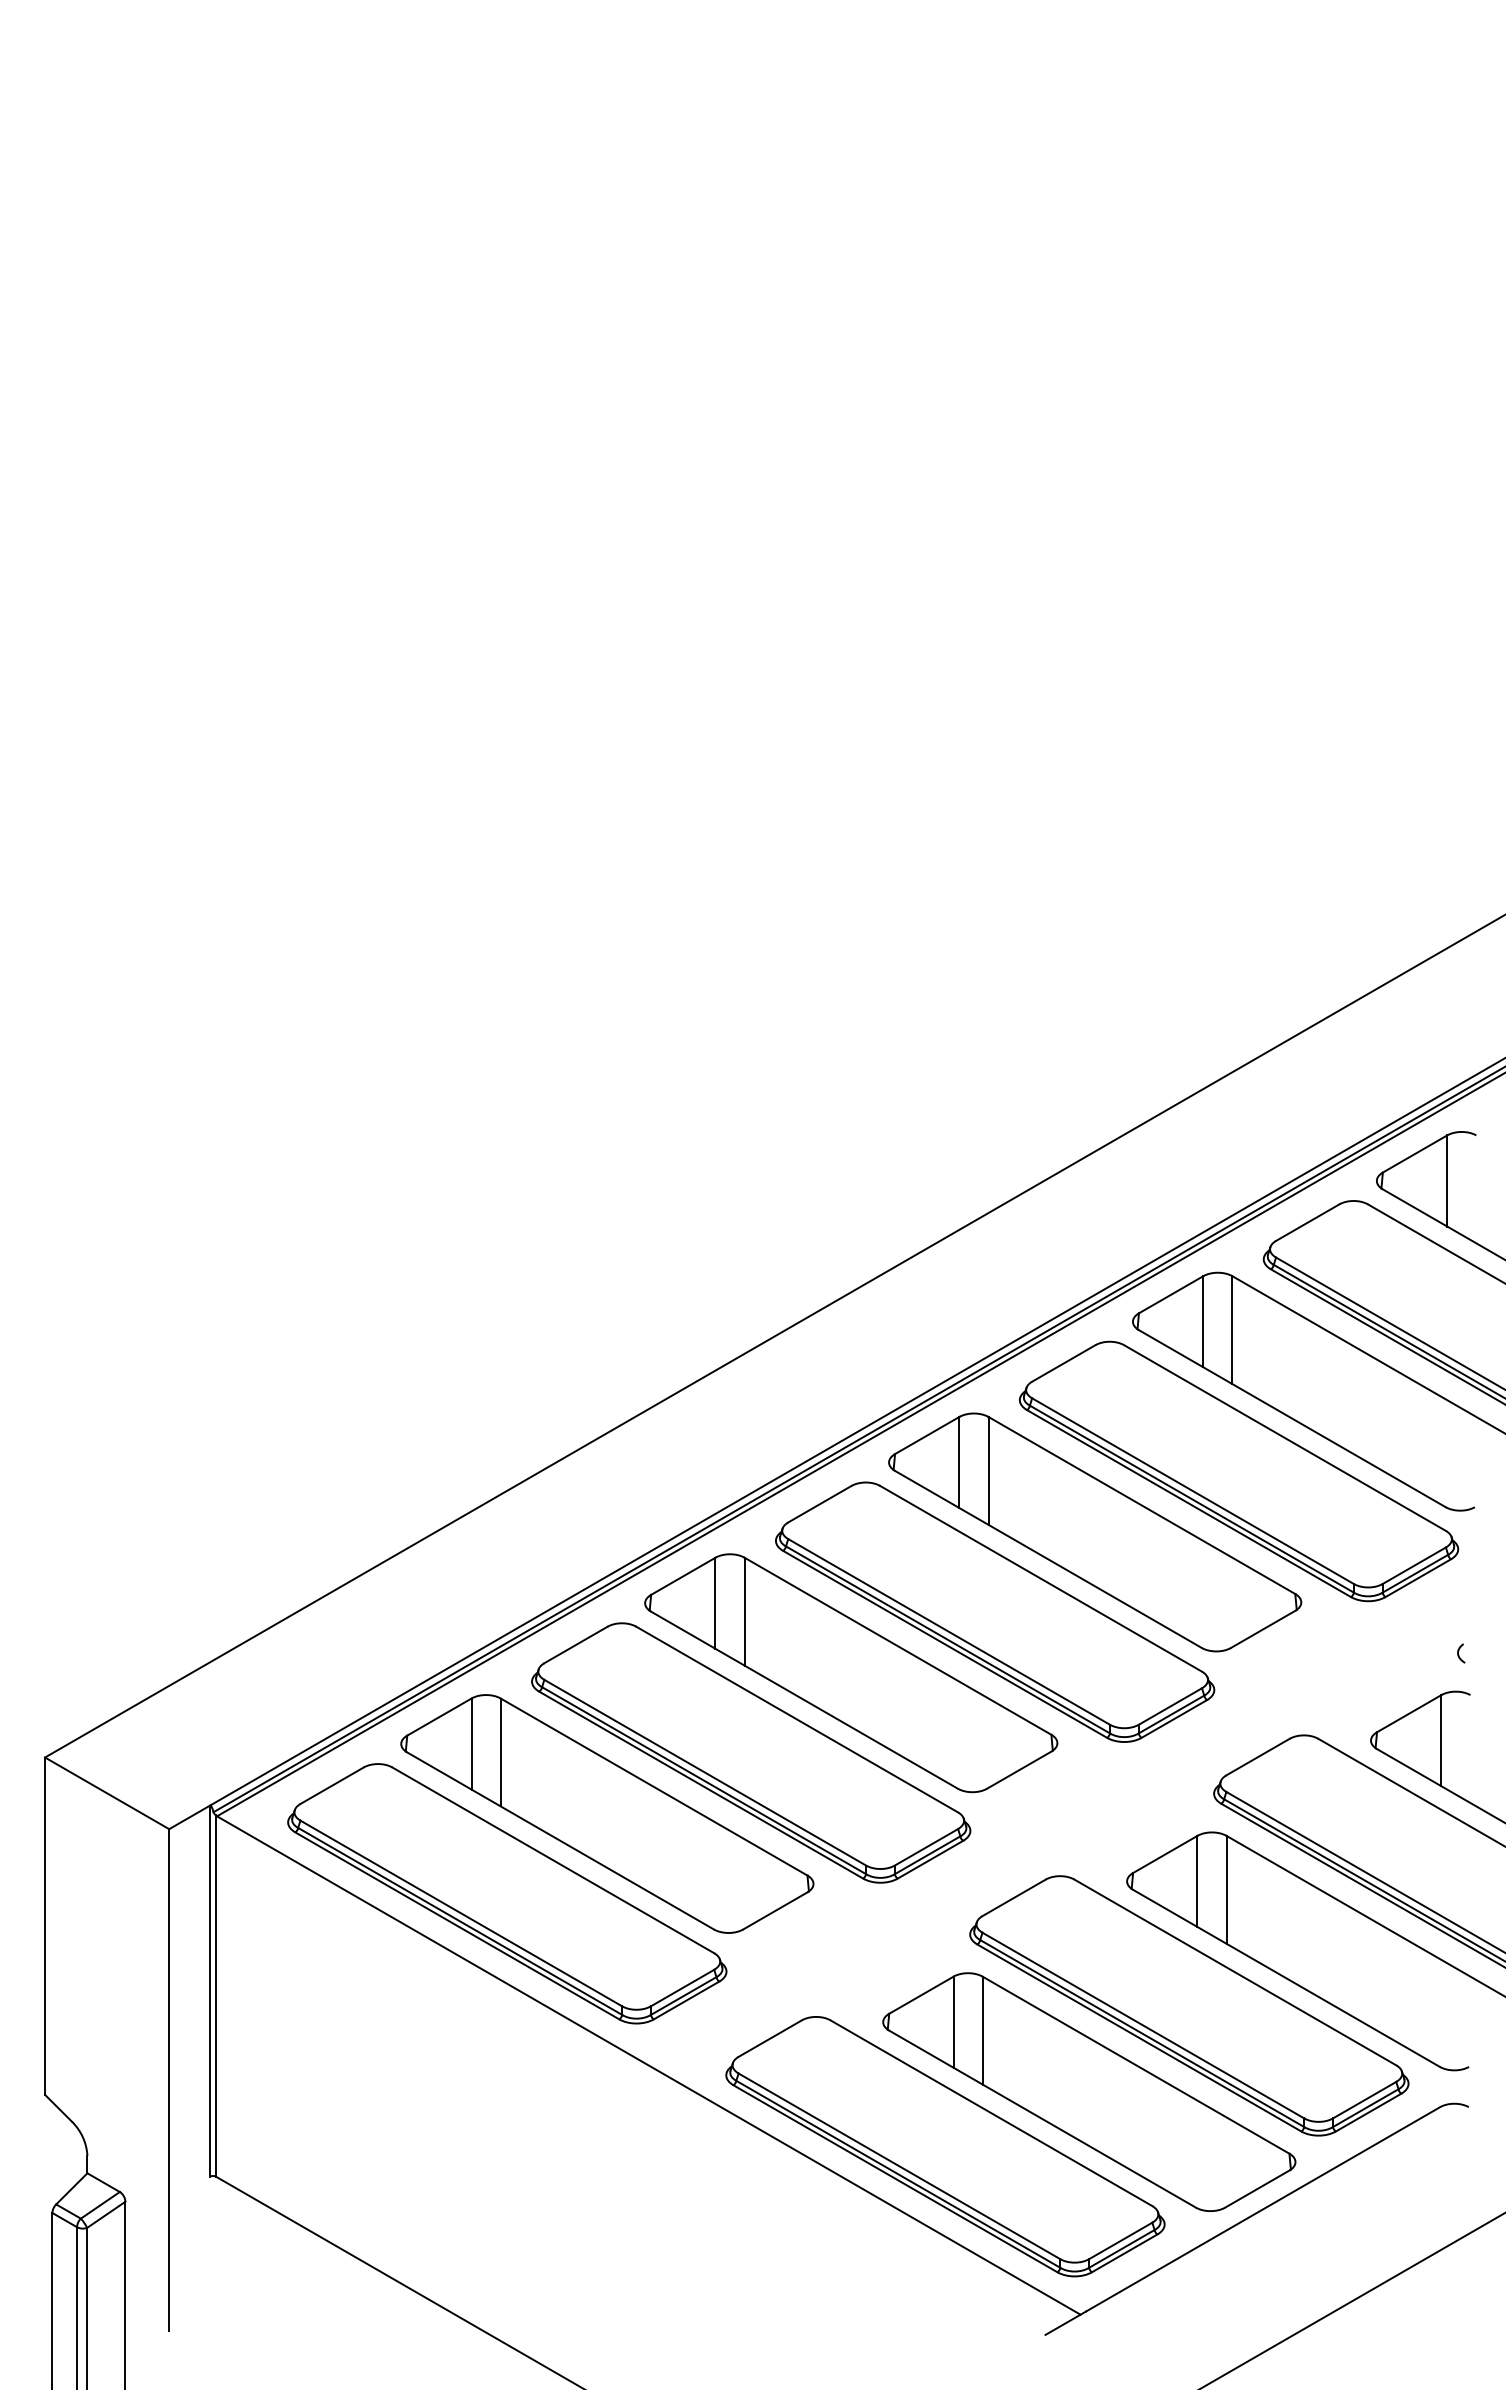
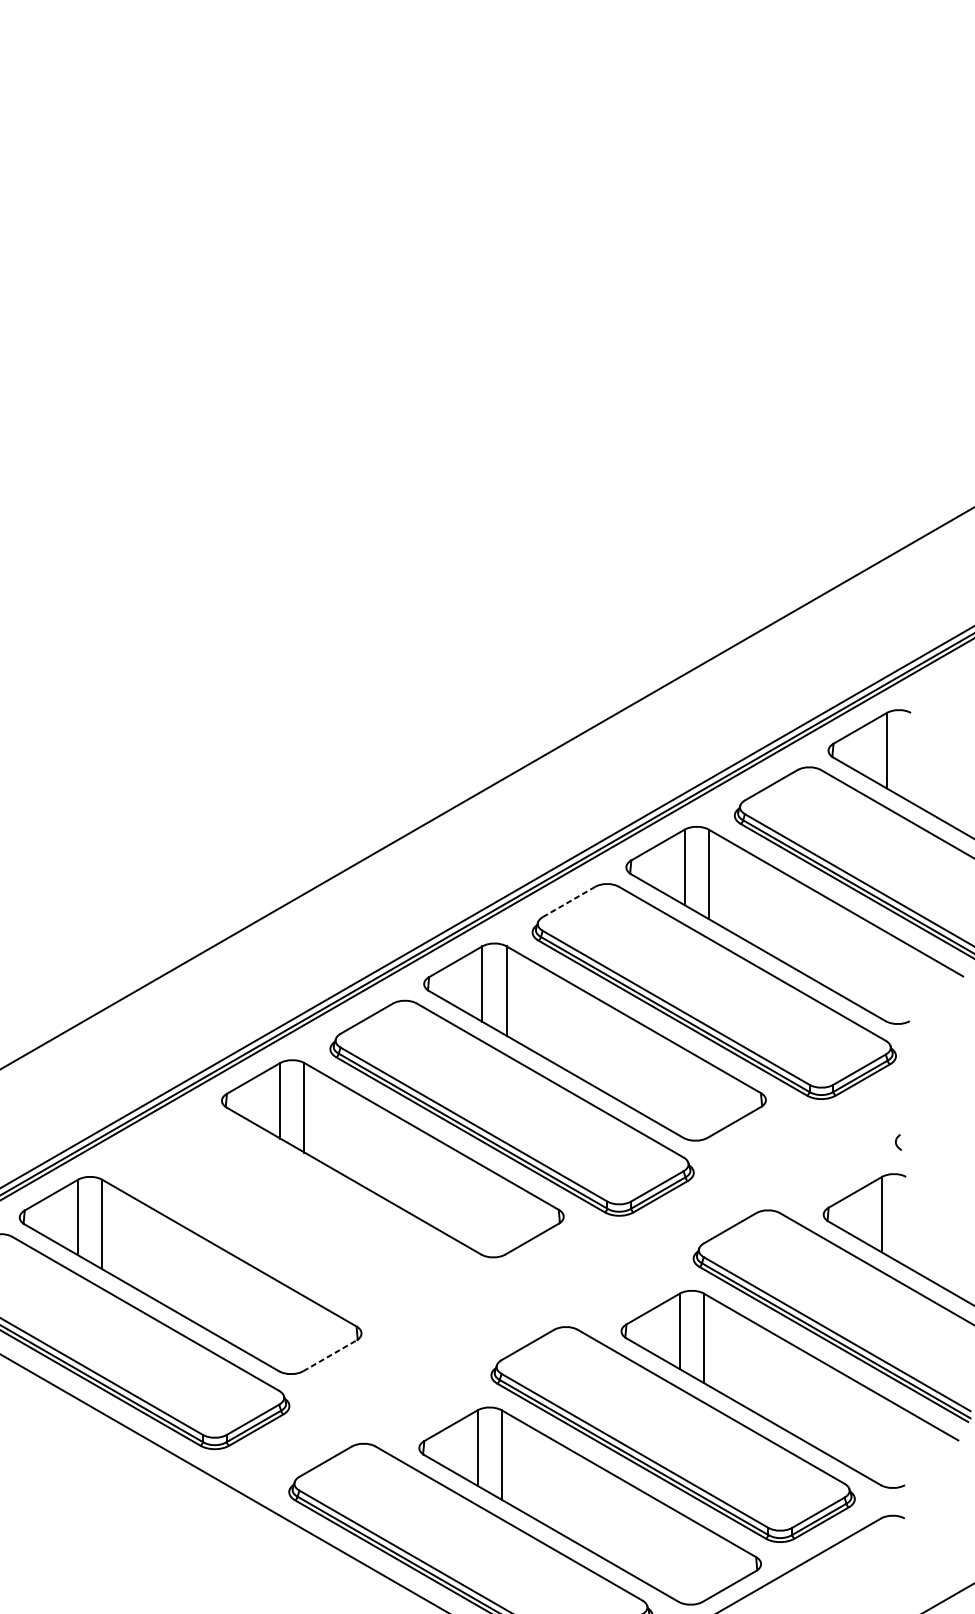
line: (1063, 1363) -> (568, 902), solid -> dashed
part: (751, 1752) -> (310, 1224), removed
line: (775, 1910) -> (330, 1355), solid -> dashed

